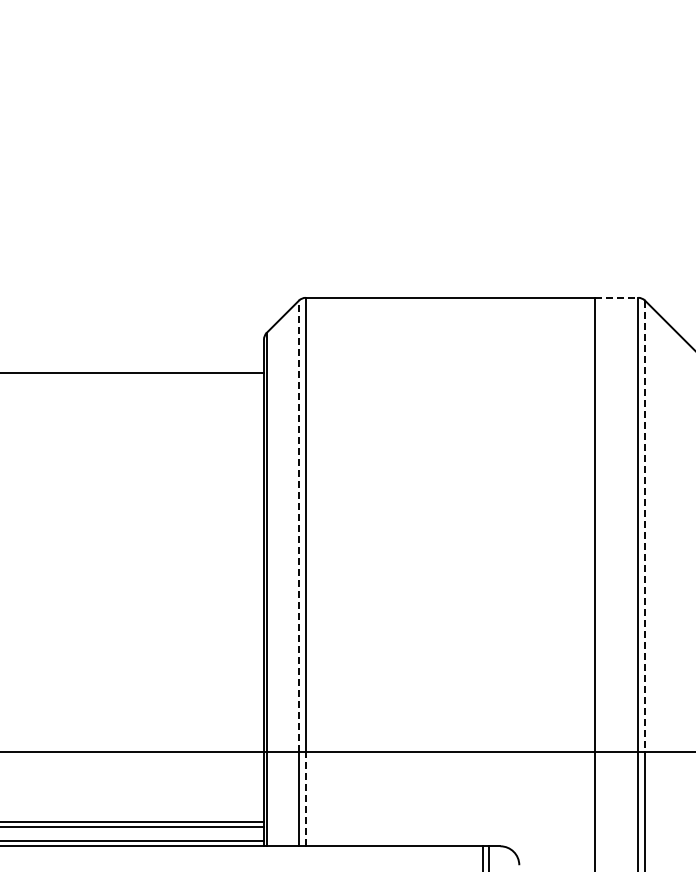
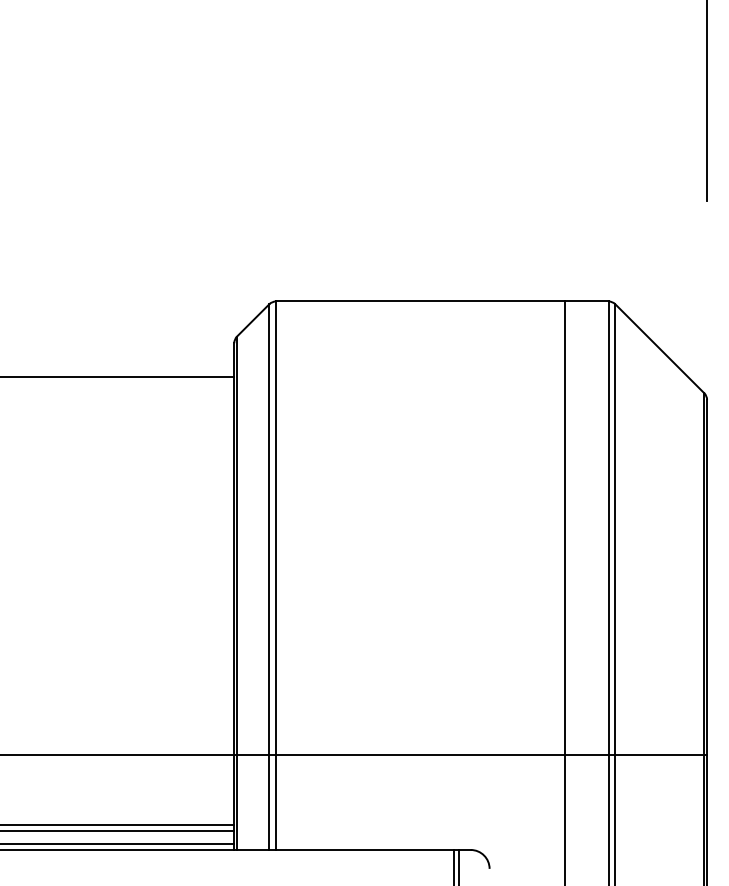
line: (616, 297) -> (586, 301), dashed -> solid
line: (299, 525) -> (269, 529), dashed -> solid
line: (645, 525) -> (615, 529), dashed -> solid
line: (306, 798) -> (276, 802), dashed -> solid

